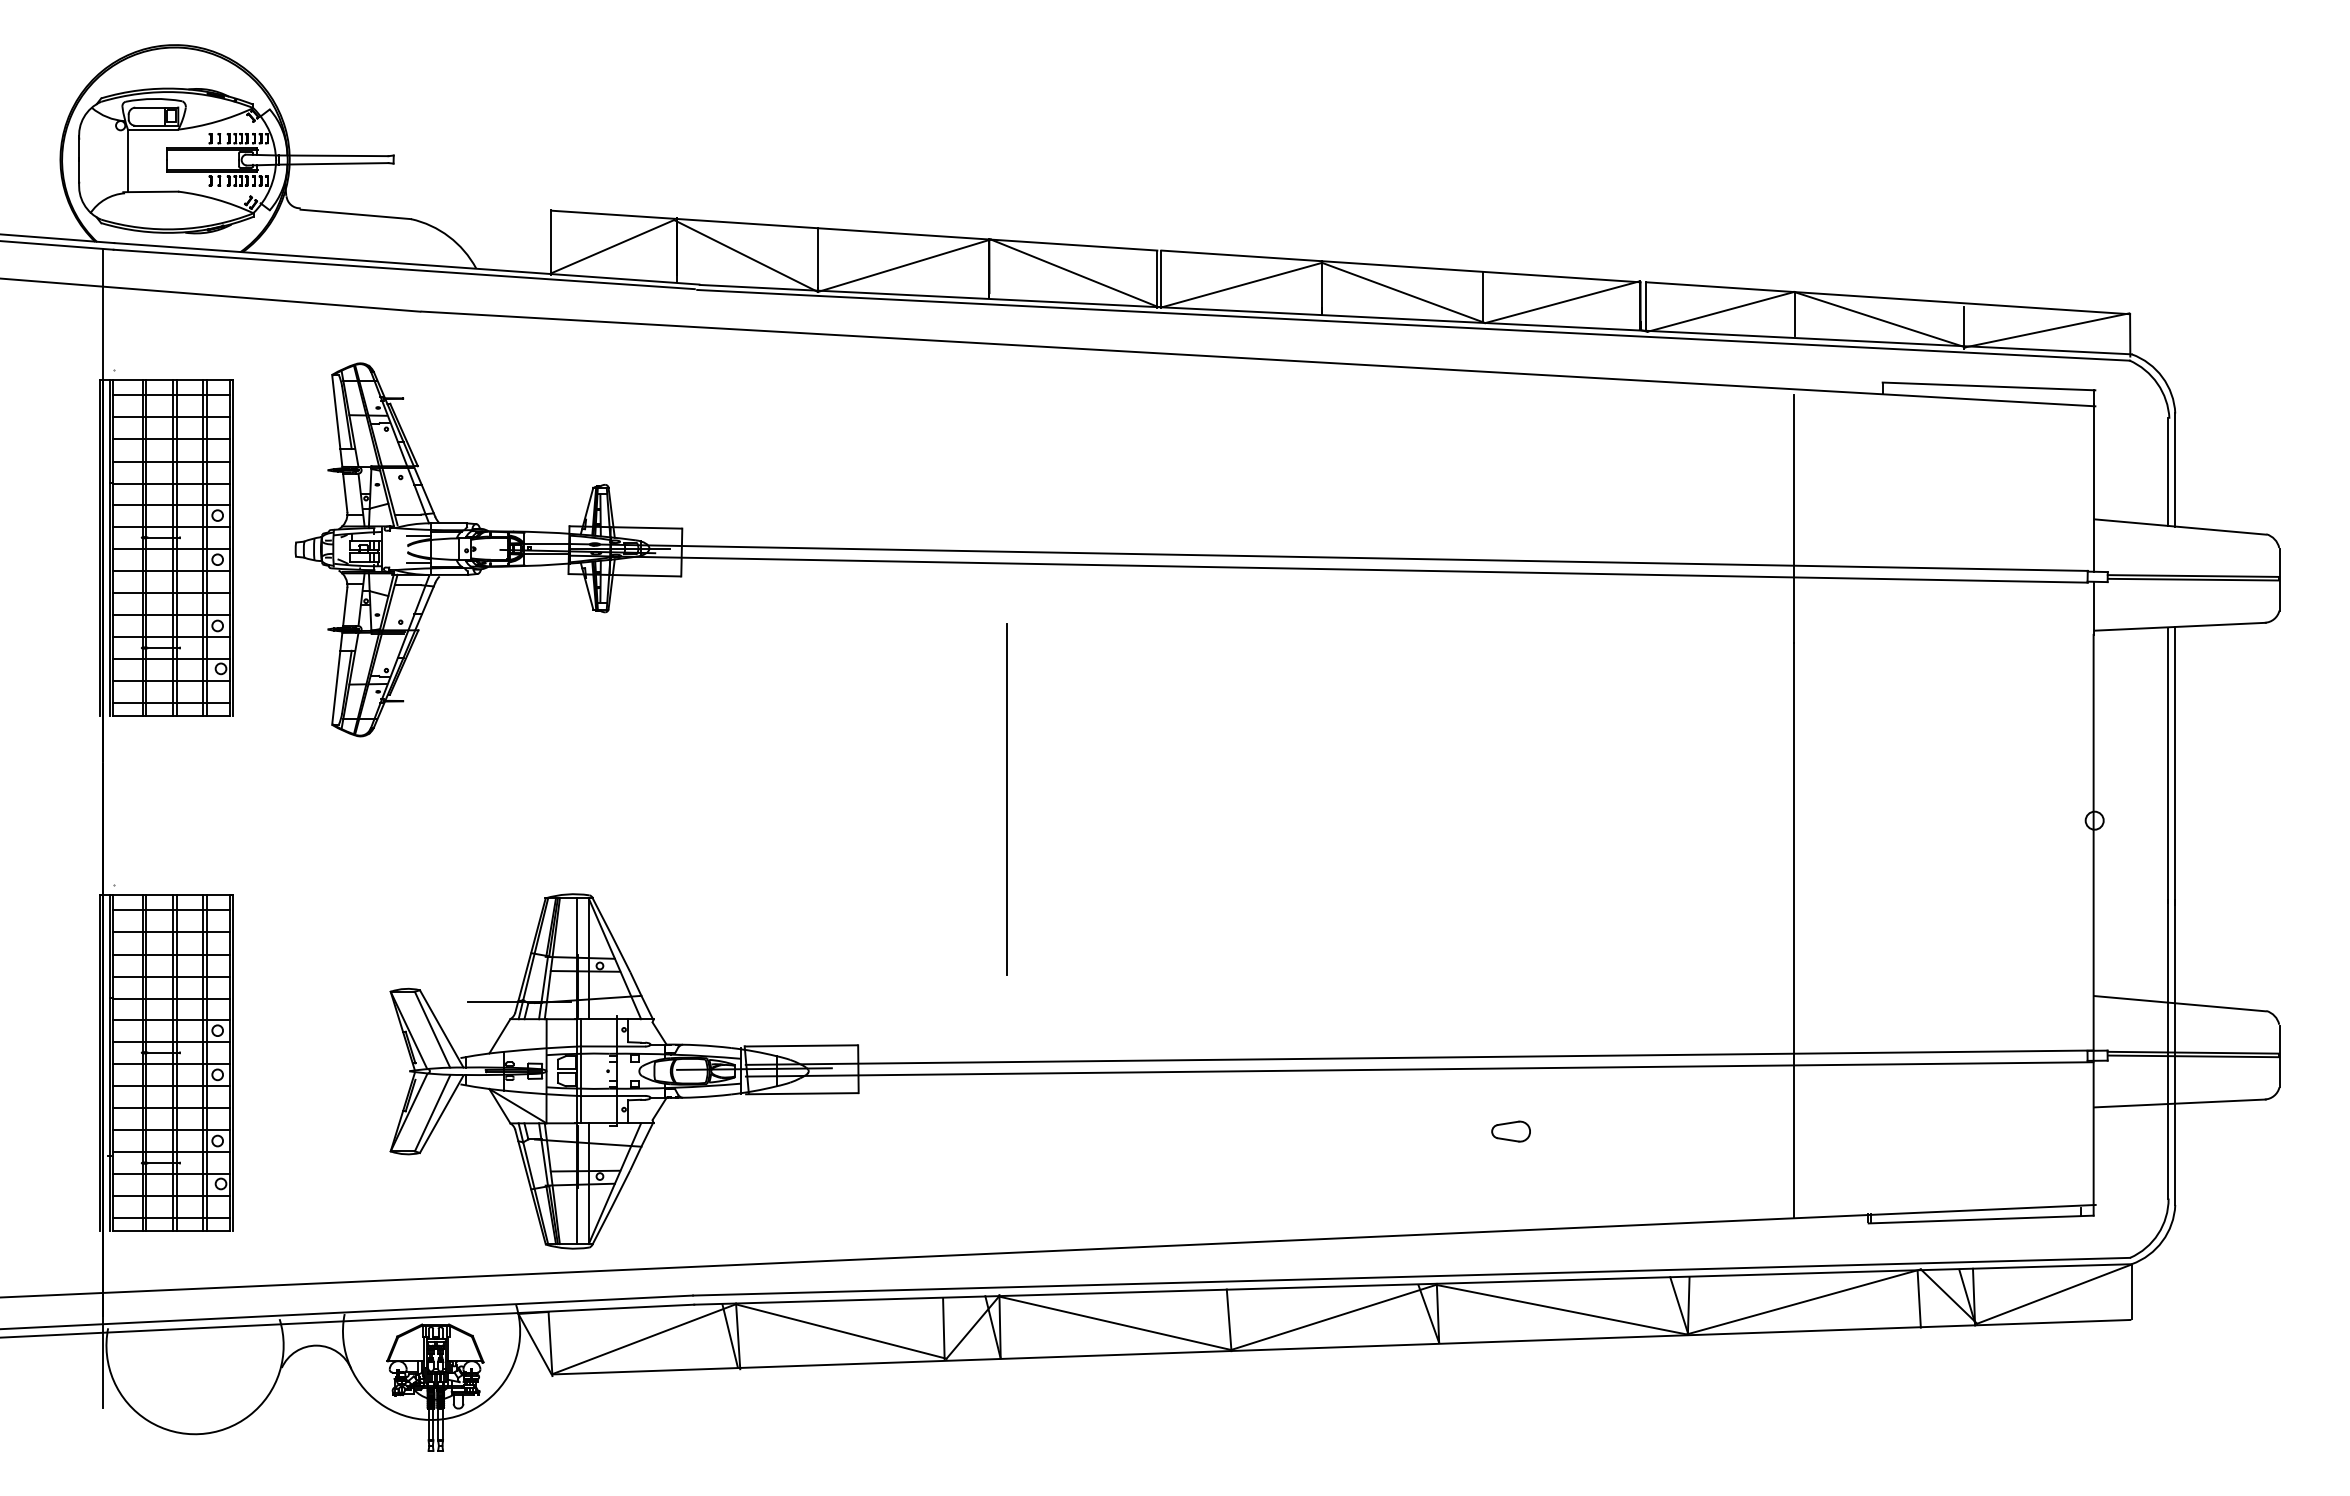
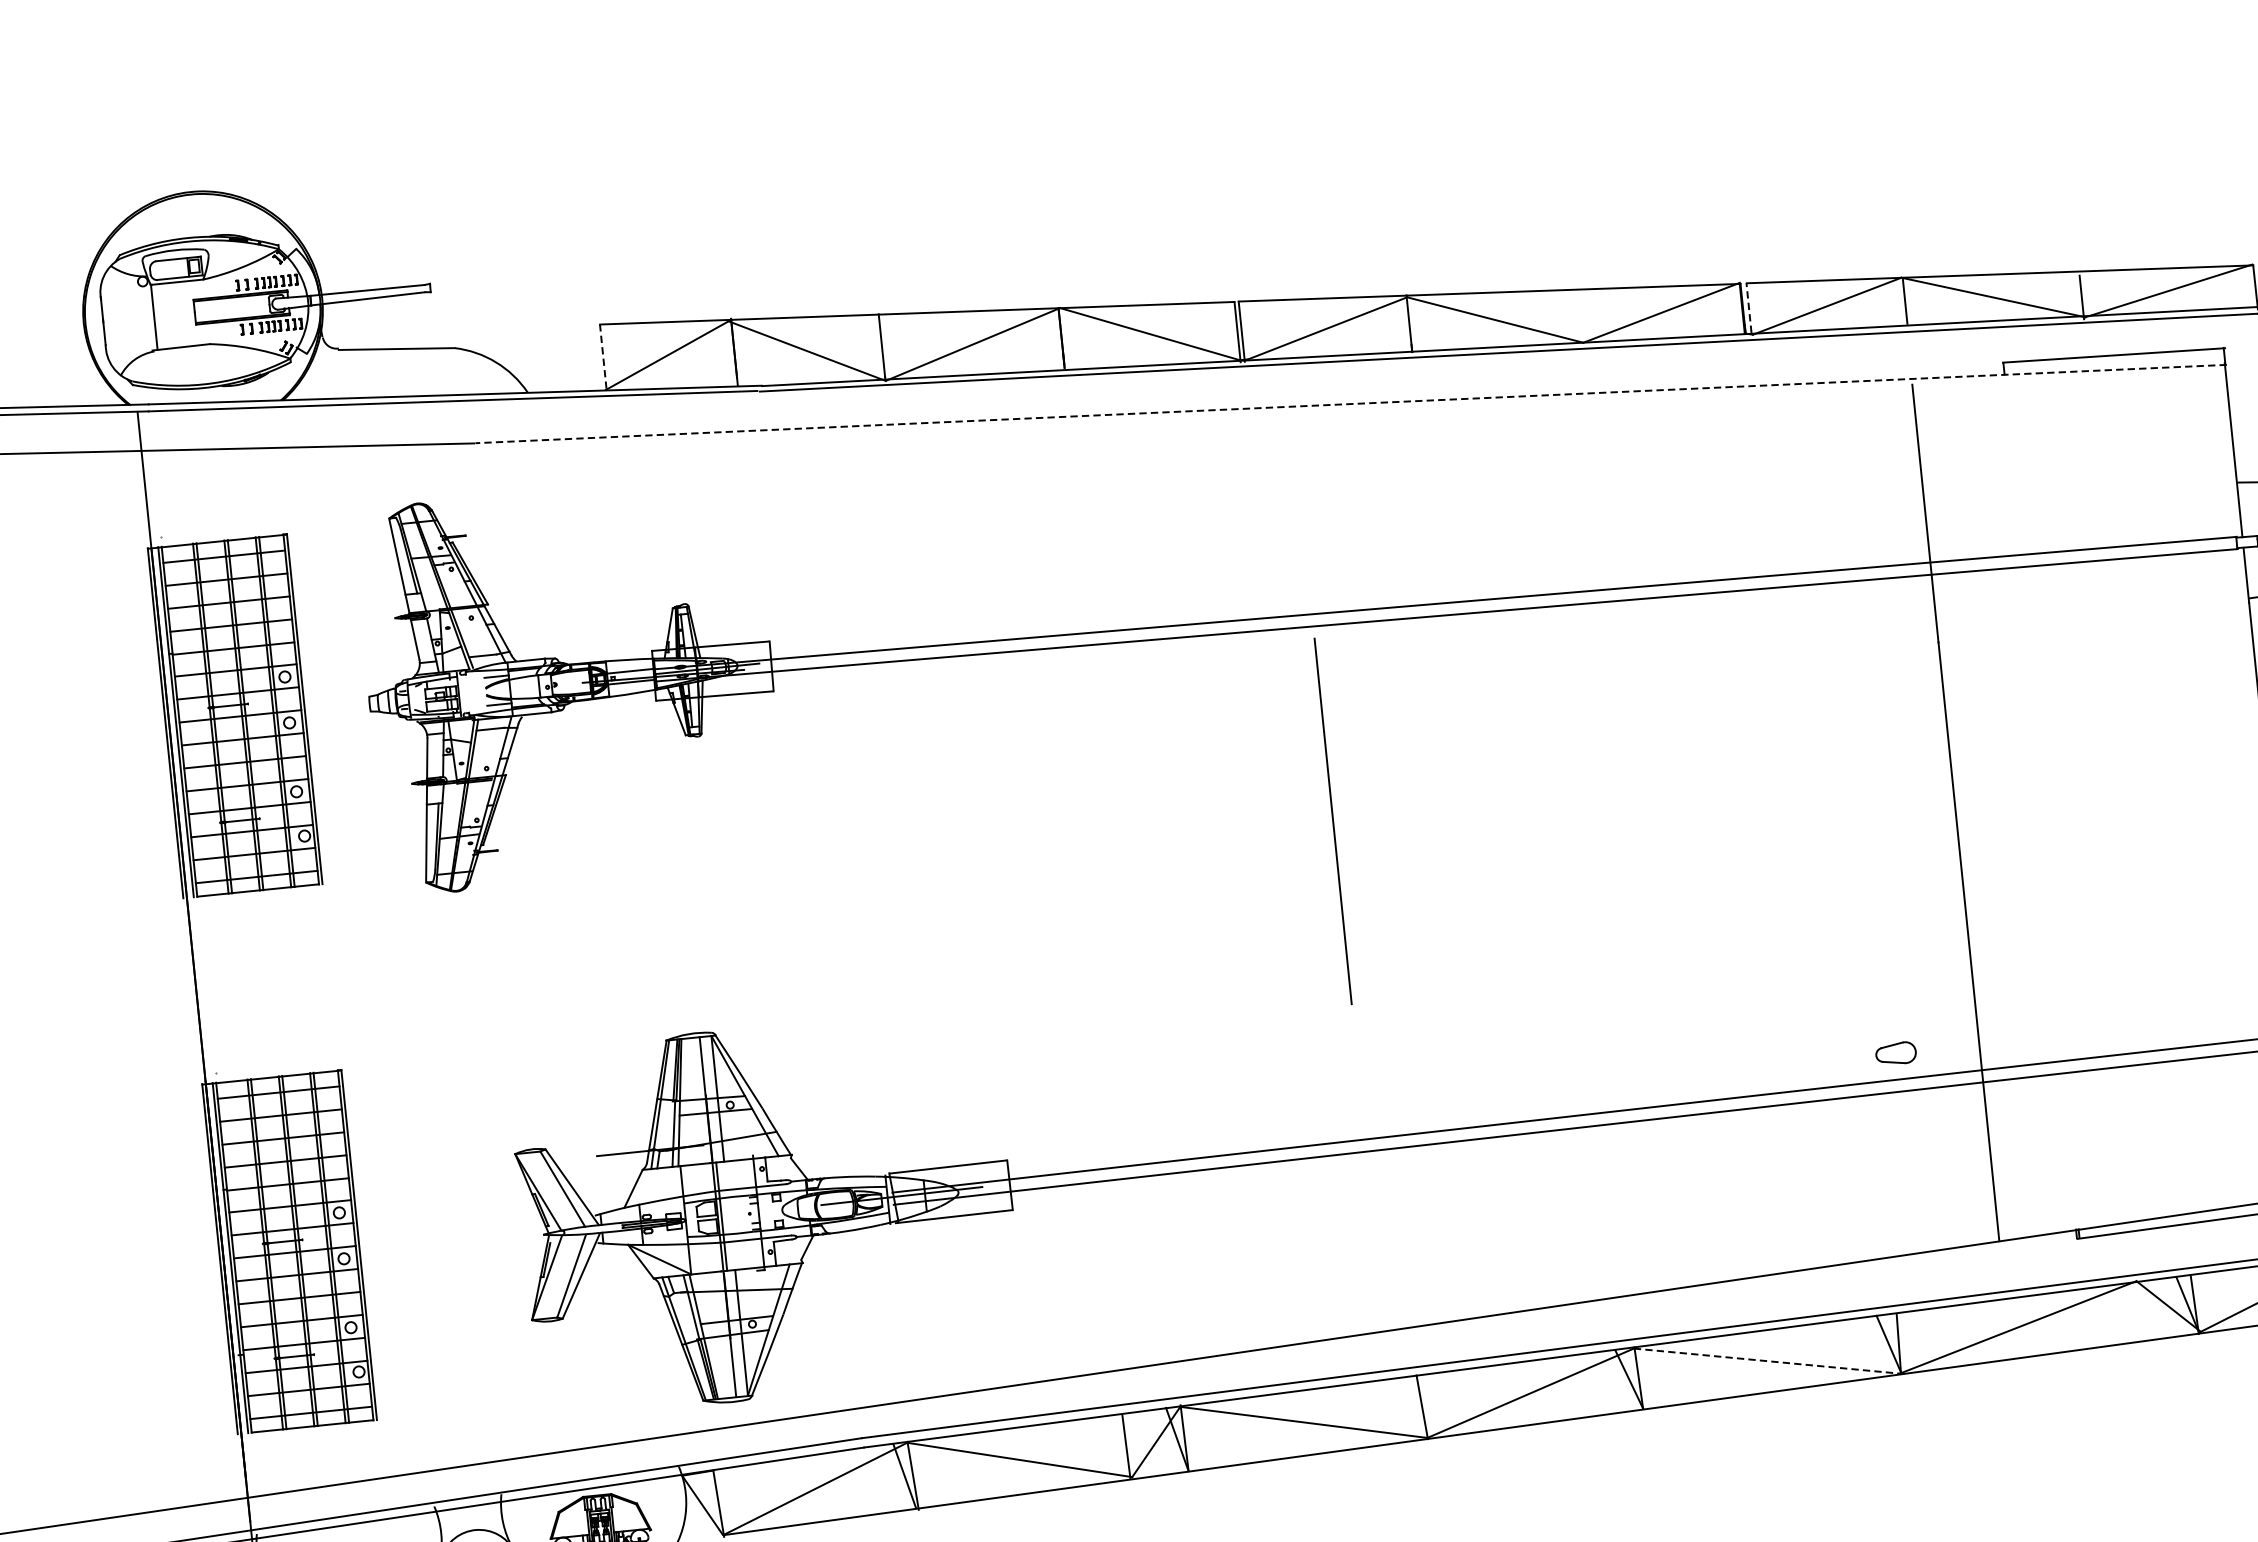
line: (551, 243) -> (603, 358), solid -> dashed
line: (1483, 296) -> (1578, 315), removed
line: (1646, 306) -> (1749, 308), solid -> dashed
line: (1257, 358) -> (1350, 403), solid -> dashed
line: (1006, 799) -> (1332, 821), moved
part: (1510, 1131) -> (1895, 1053), moved
line: (1918, 1299) -> (2137, 1312), removed
line: (1561, 1309) -> (1766, 1360), solid -> dashed

